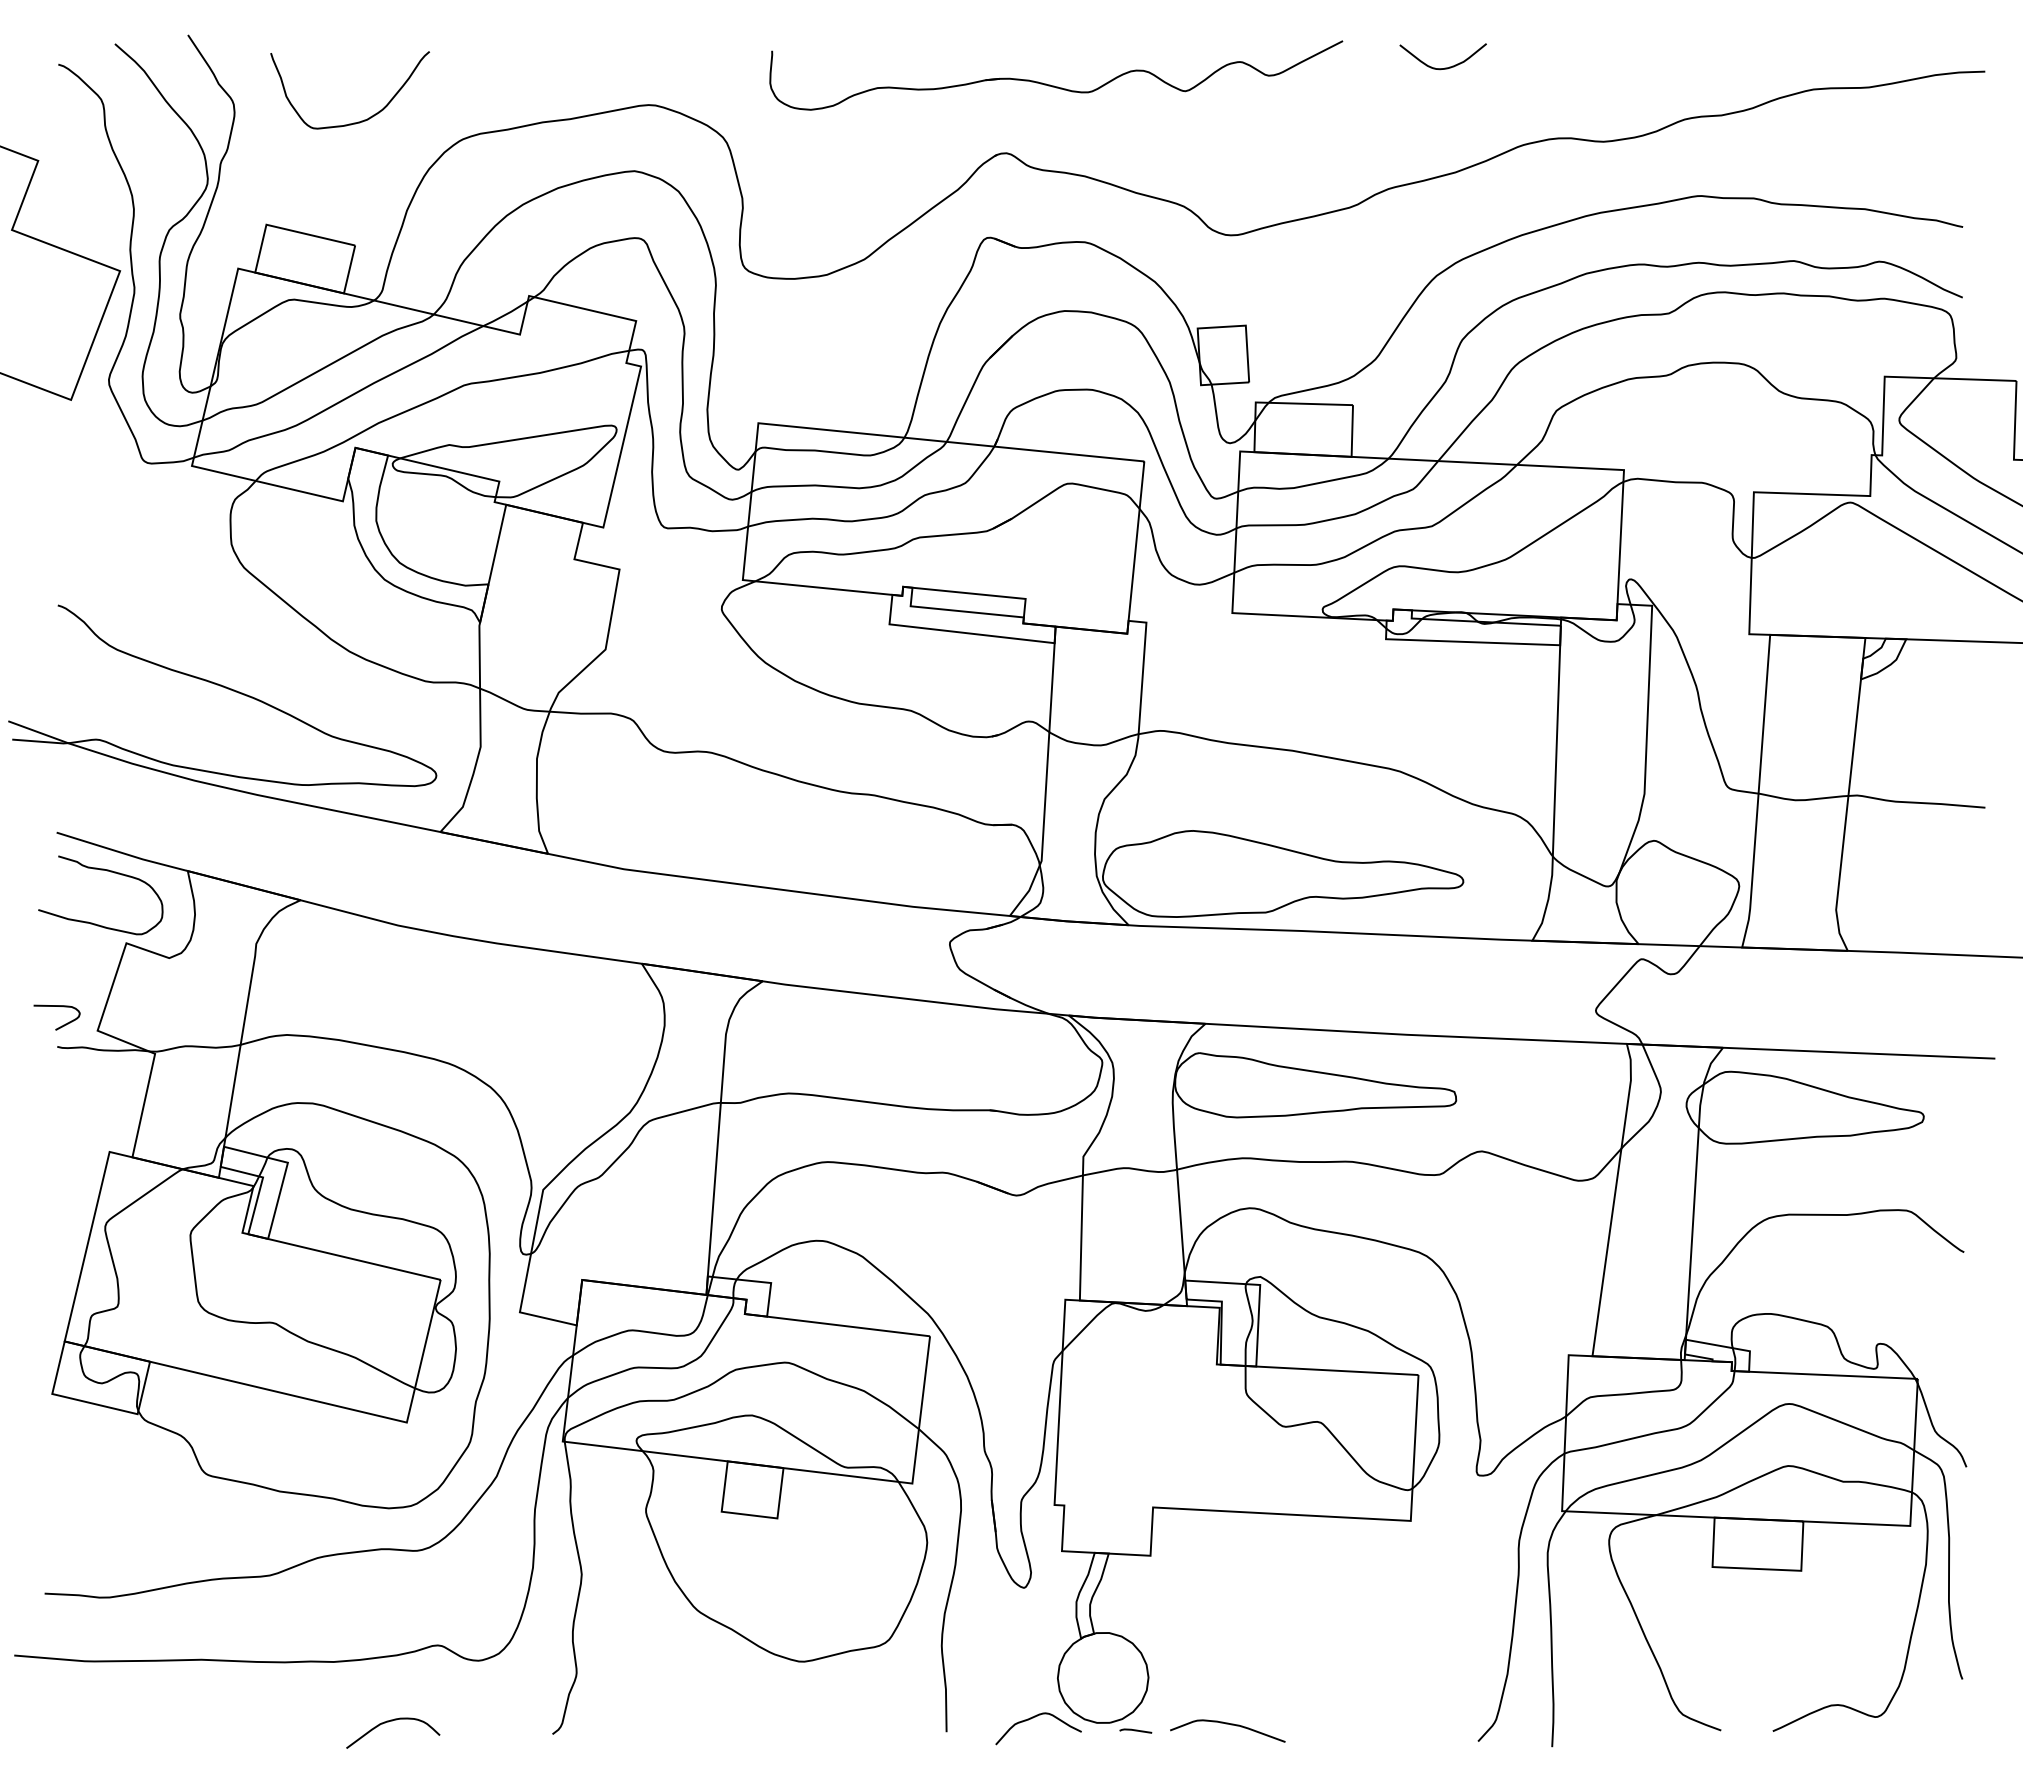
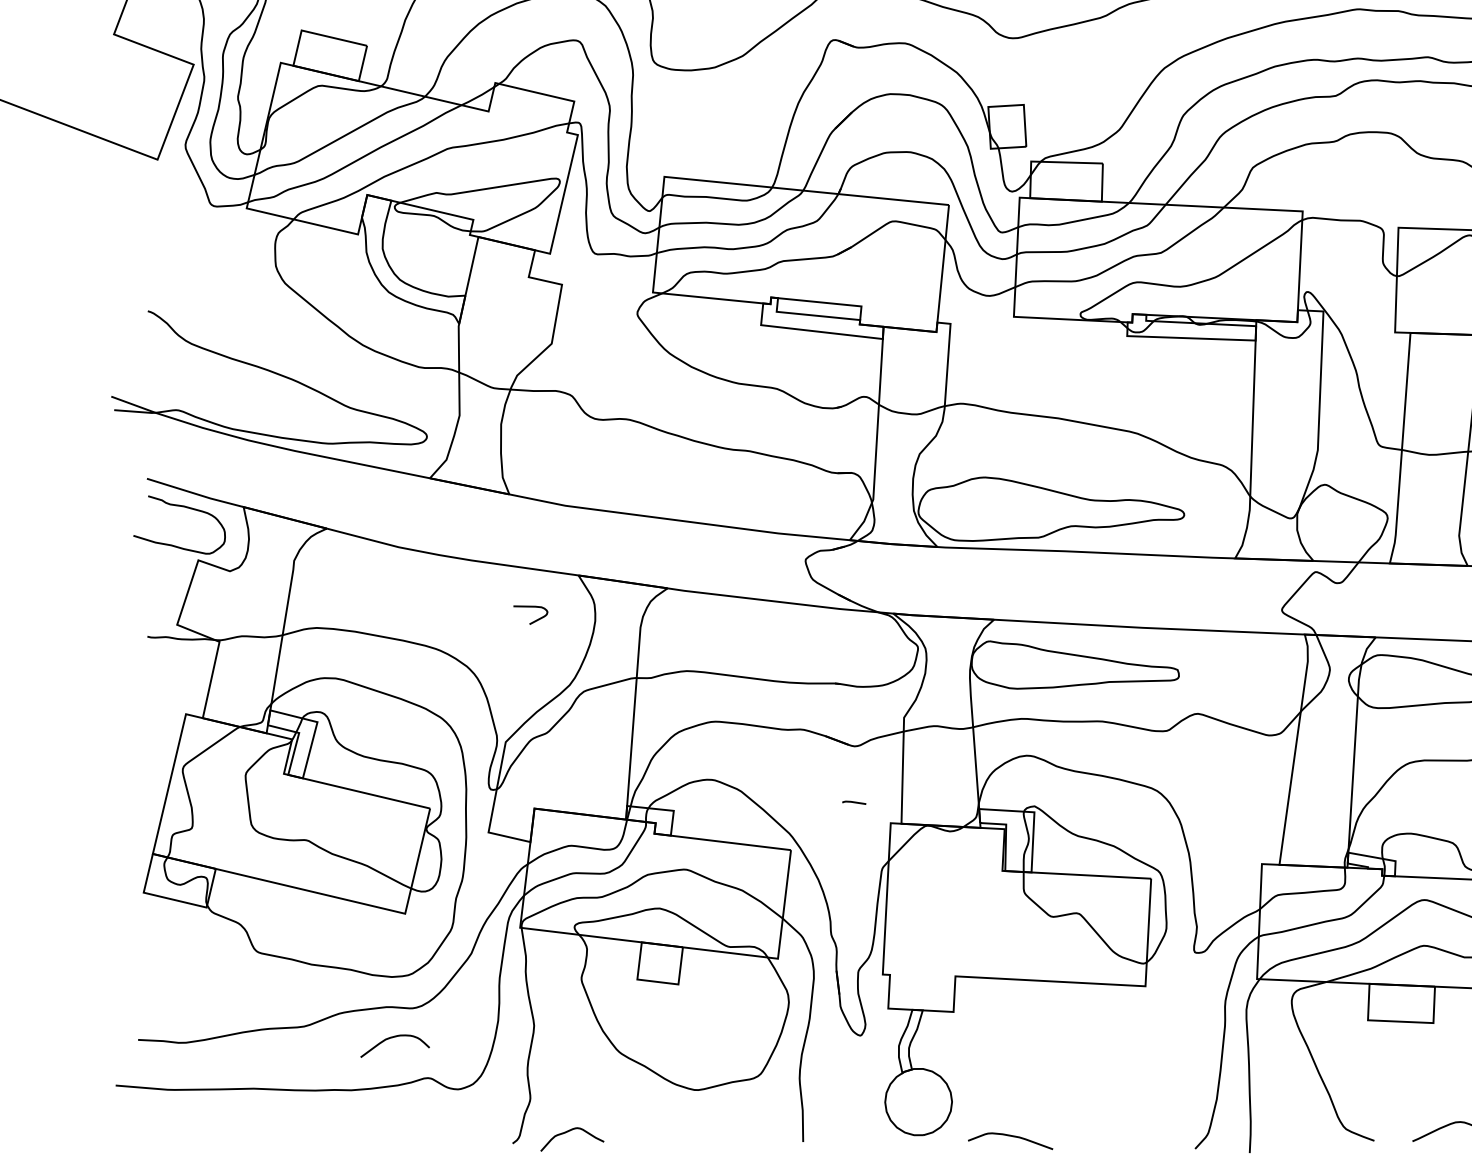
curve: (61, 1025) -> (533, 620), moved
curve: (1033, 1718) -> (568, 1131), moved
curve: (392, 1721) -> (394, 1037), moved
line: (1135, 1730) -> (854, 802), moved

